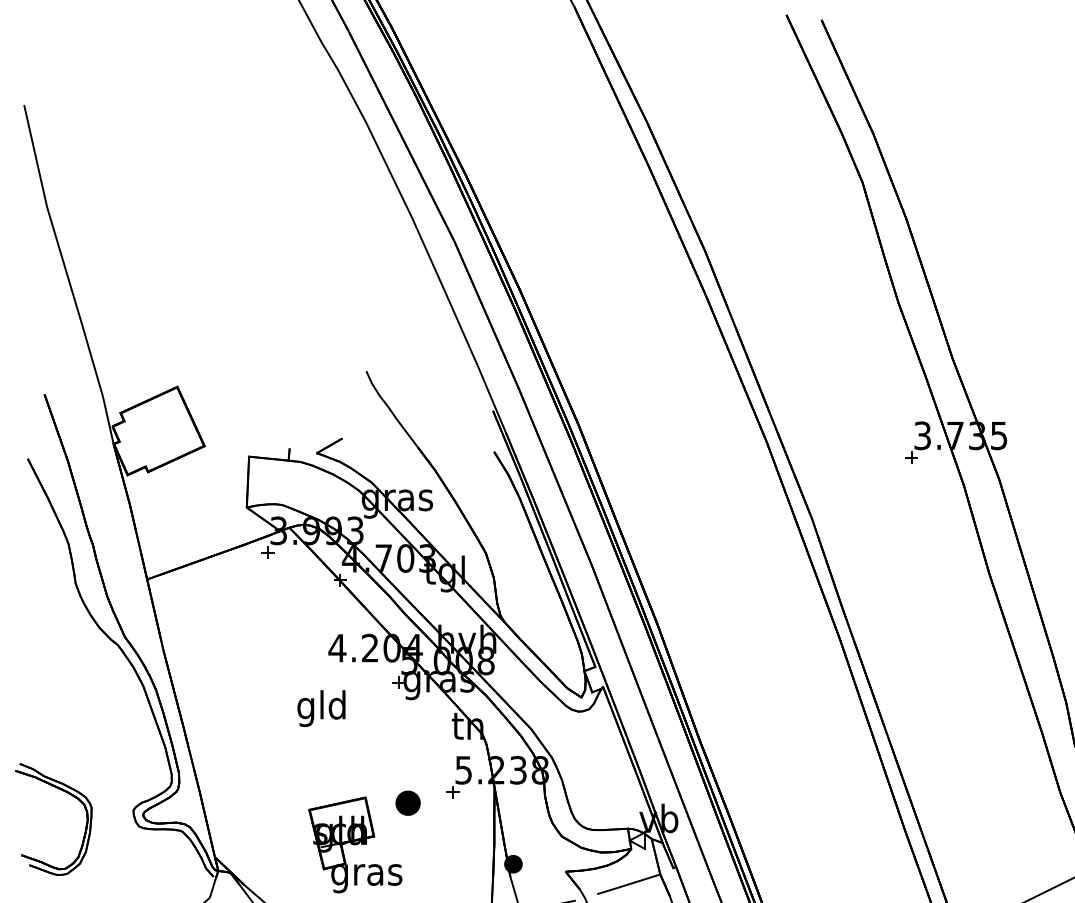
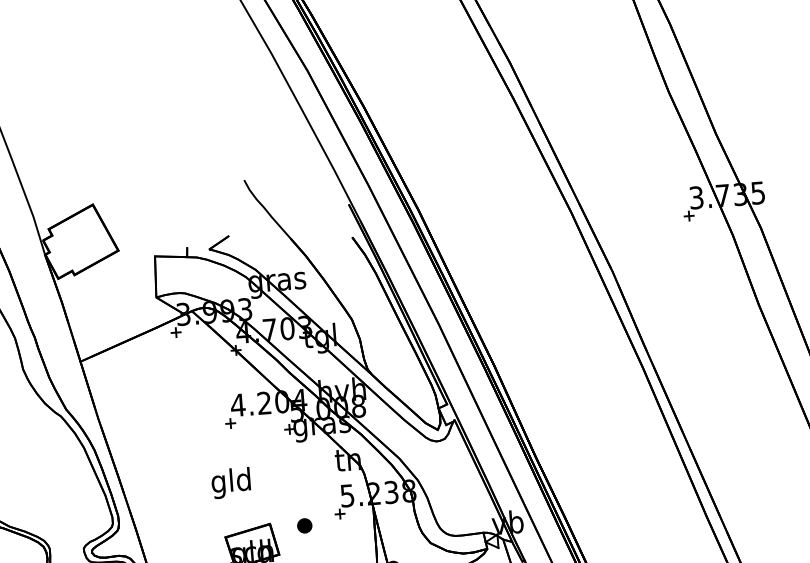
part: (326, 670) -> (230, 423), added
text: (321, 708) -> (231, 483), moved
part: (408, 803) -> (305, 526), size x0.71

